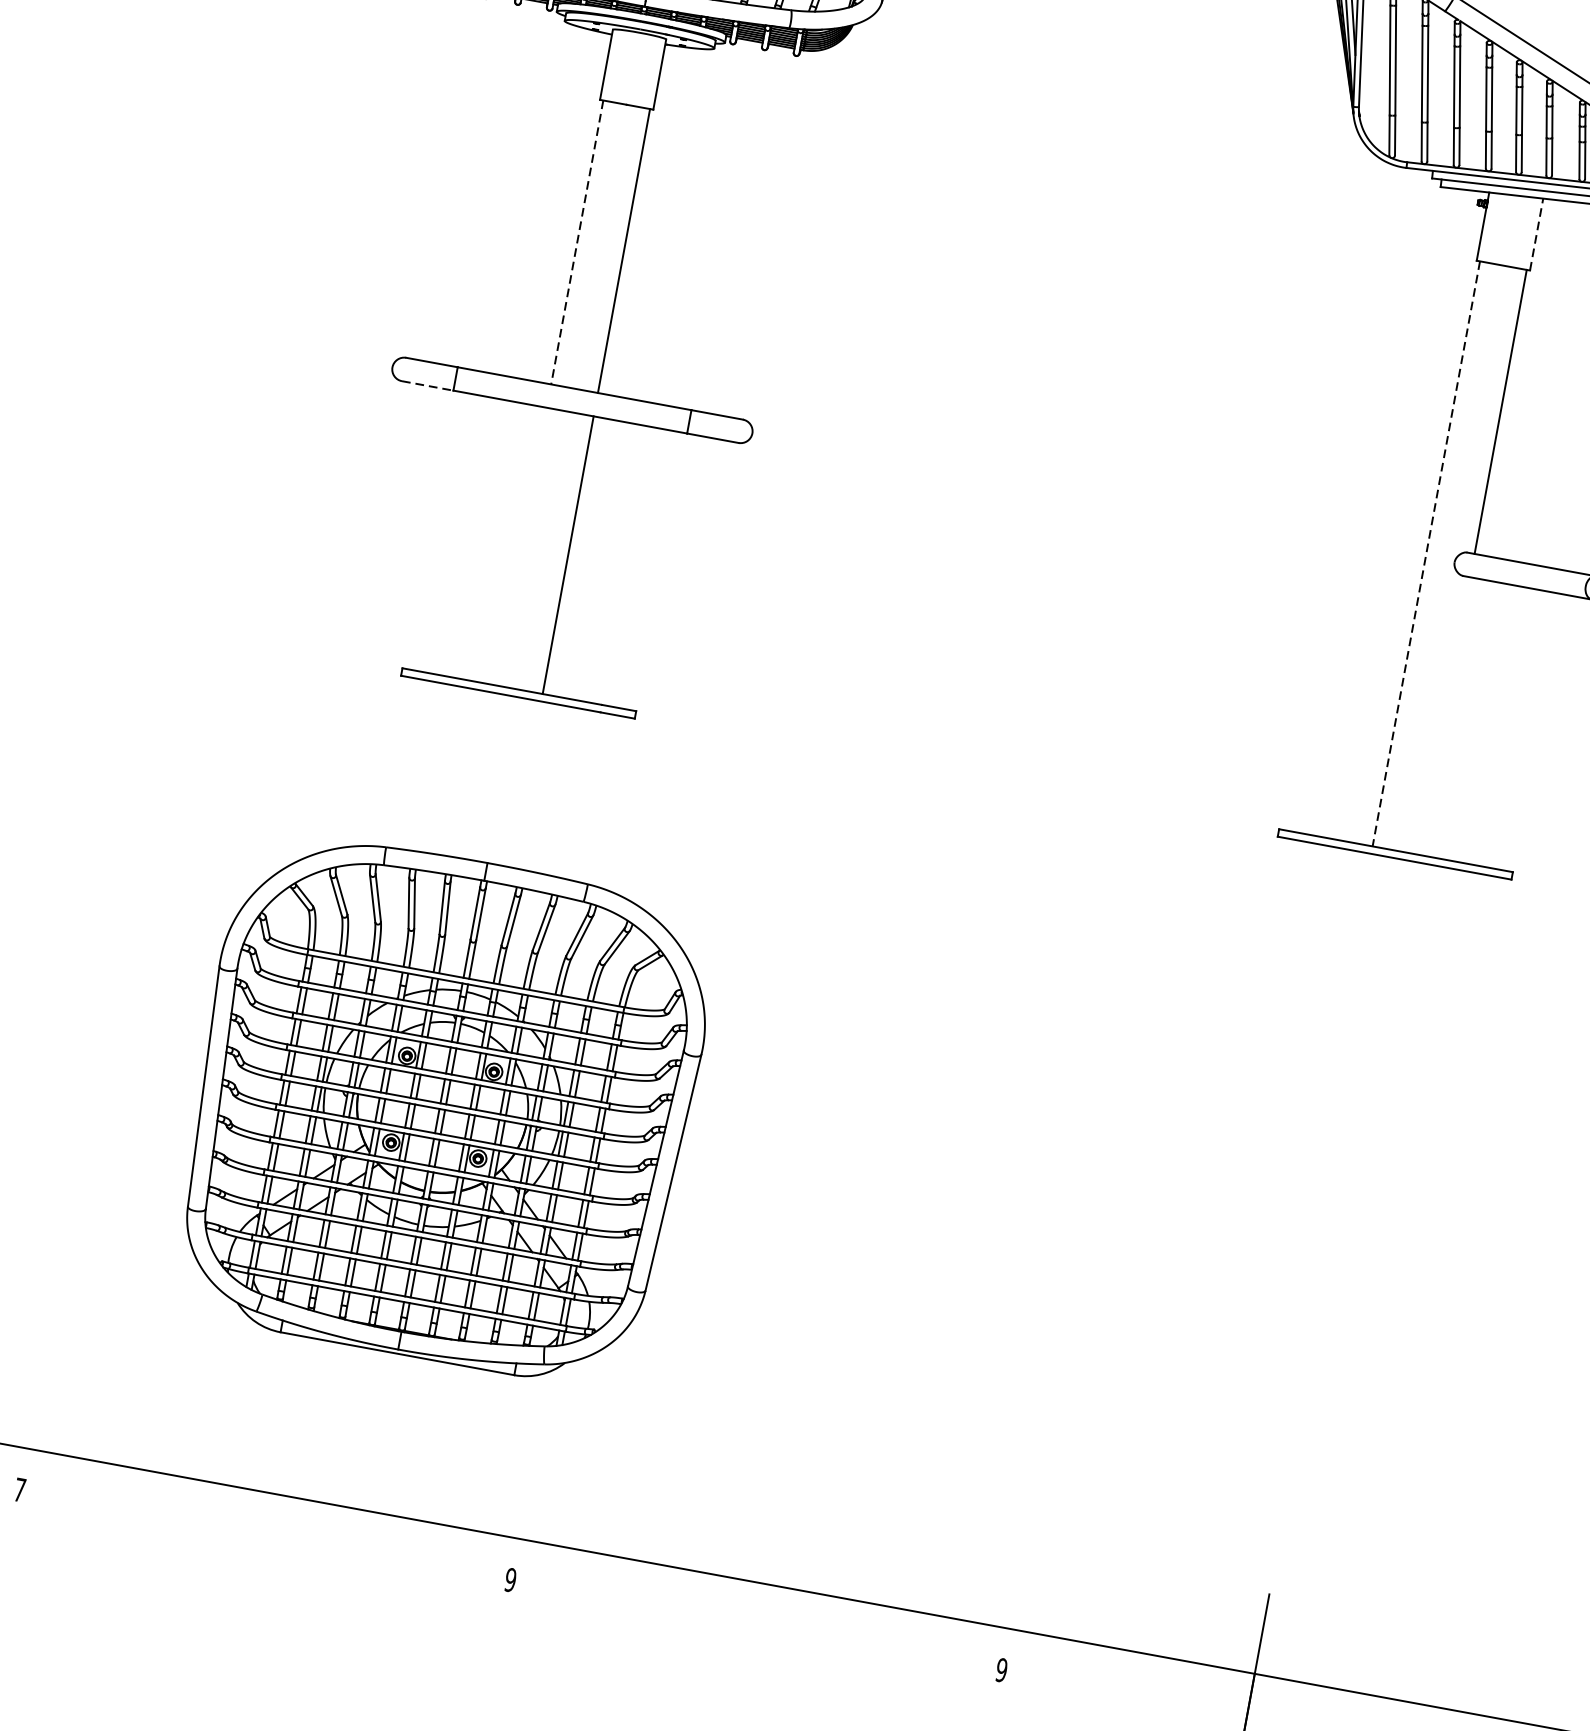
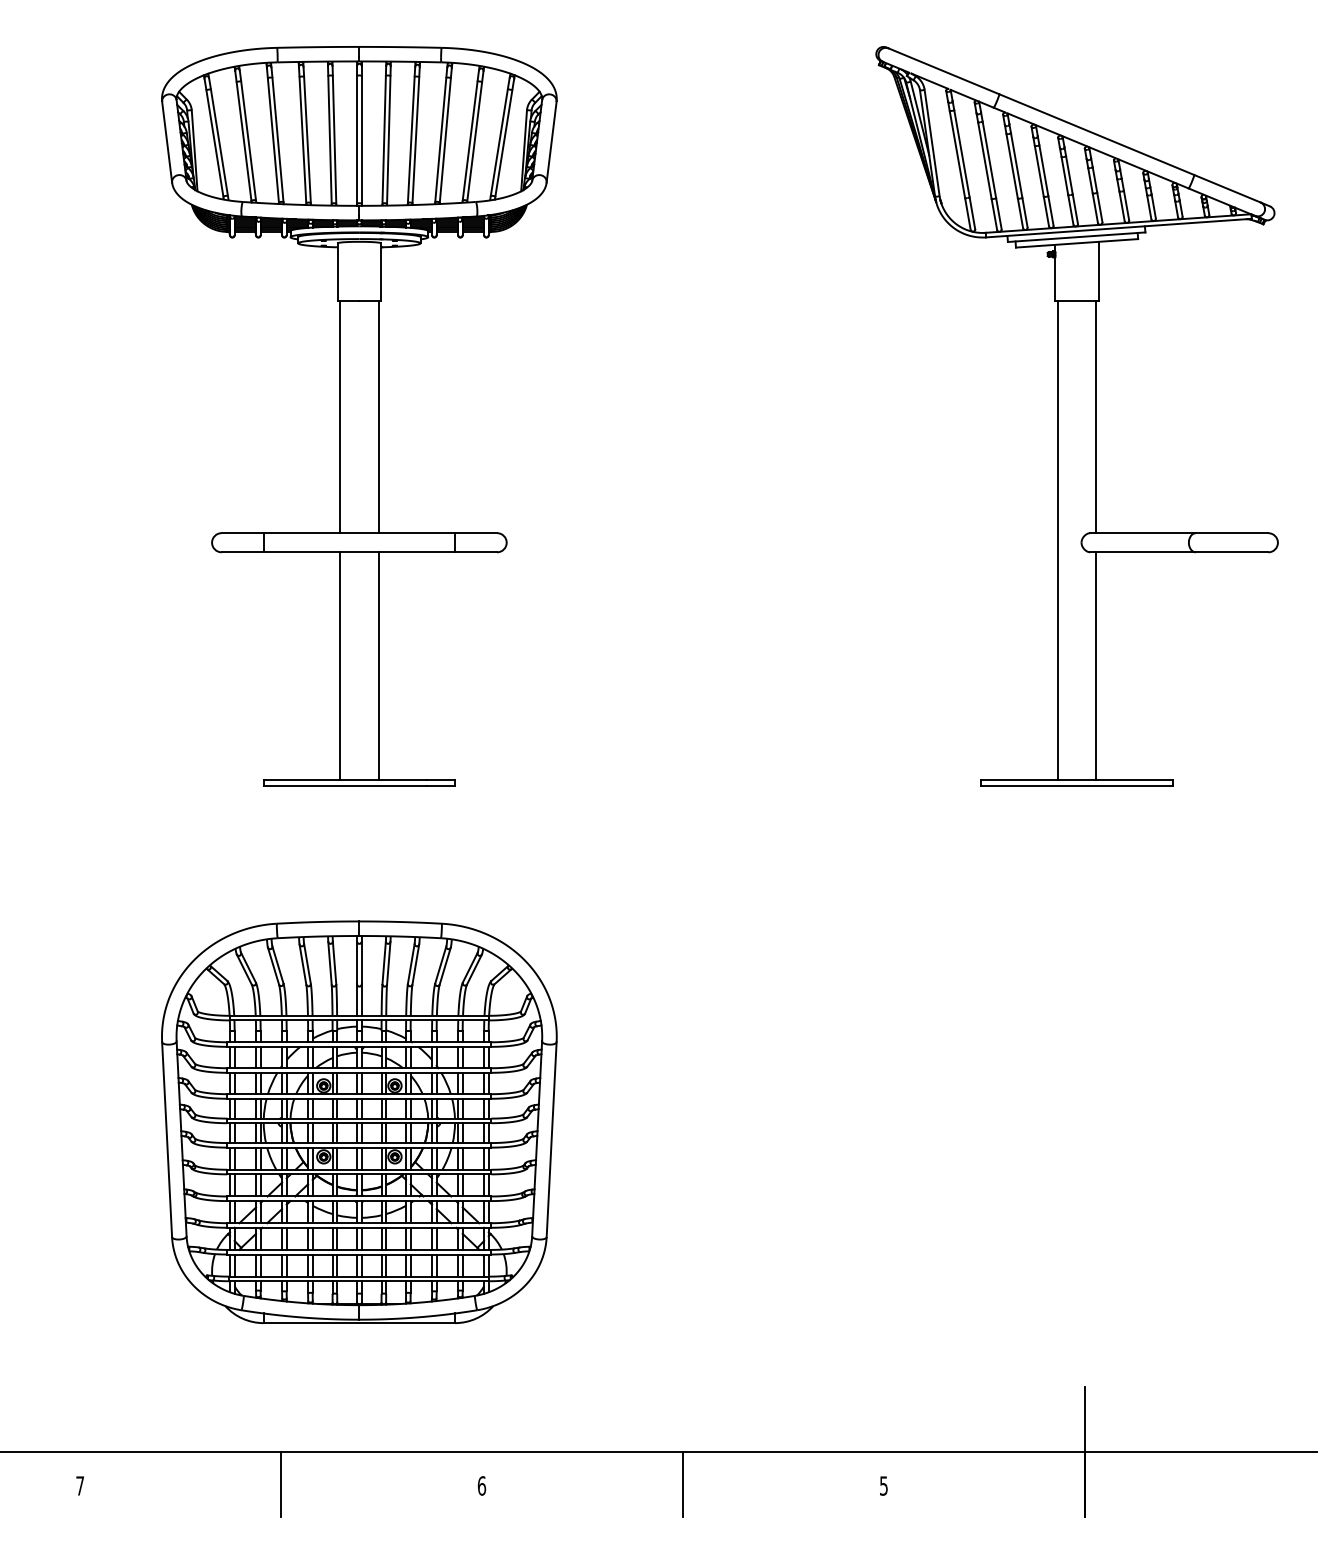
line: (1536, 233) -> (1098, 270), dashed -> solid
line: (577, 243) -> (340, 417), dashed -> solid
line: (428, 386) -> (243, 552), dashed -> solid
line: (521, 546) -> (340, 665), added
line: (1425, 554) -> (1057, 540), dashed -> solid
line: (1445, 715) -> (1096, 665), added
line: (266, 1533) -> (281, 1484), added
text: (510, 1579) -> (481, 1485), 9 -> 6
line: (757, 1623) -> (683, 1484), added
text: (1001, 1669) -> (883, 1485), 9 -> 5

